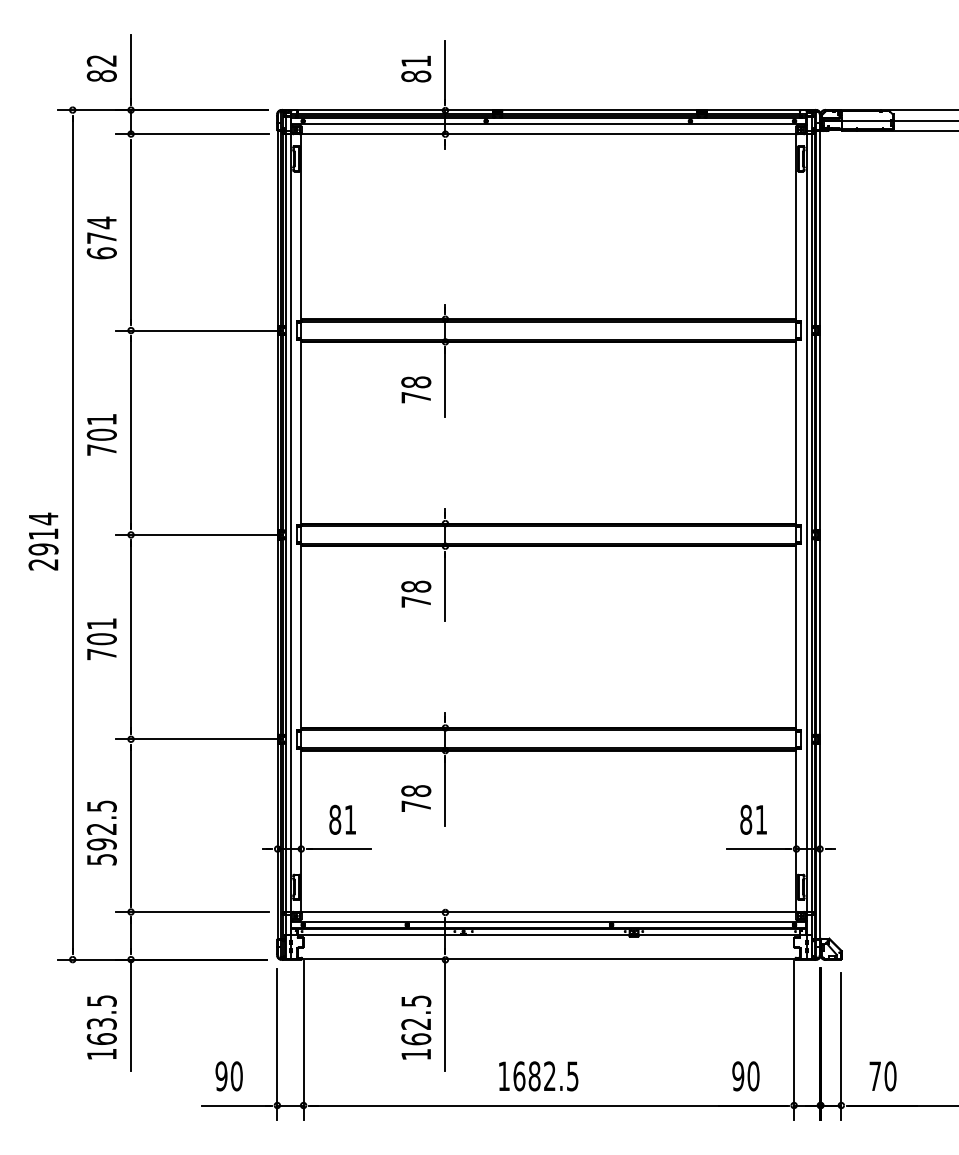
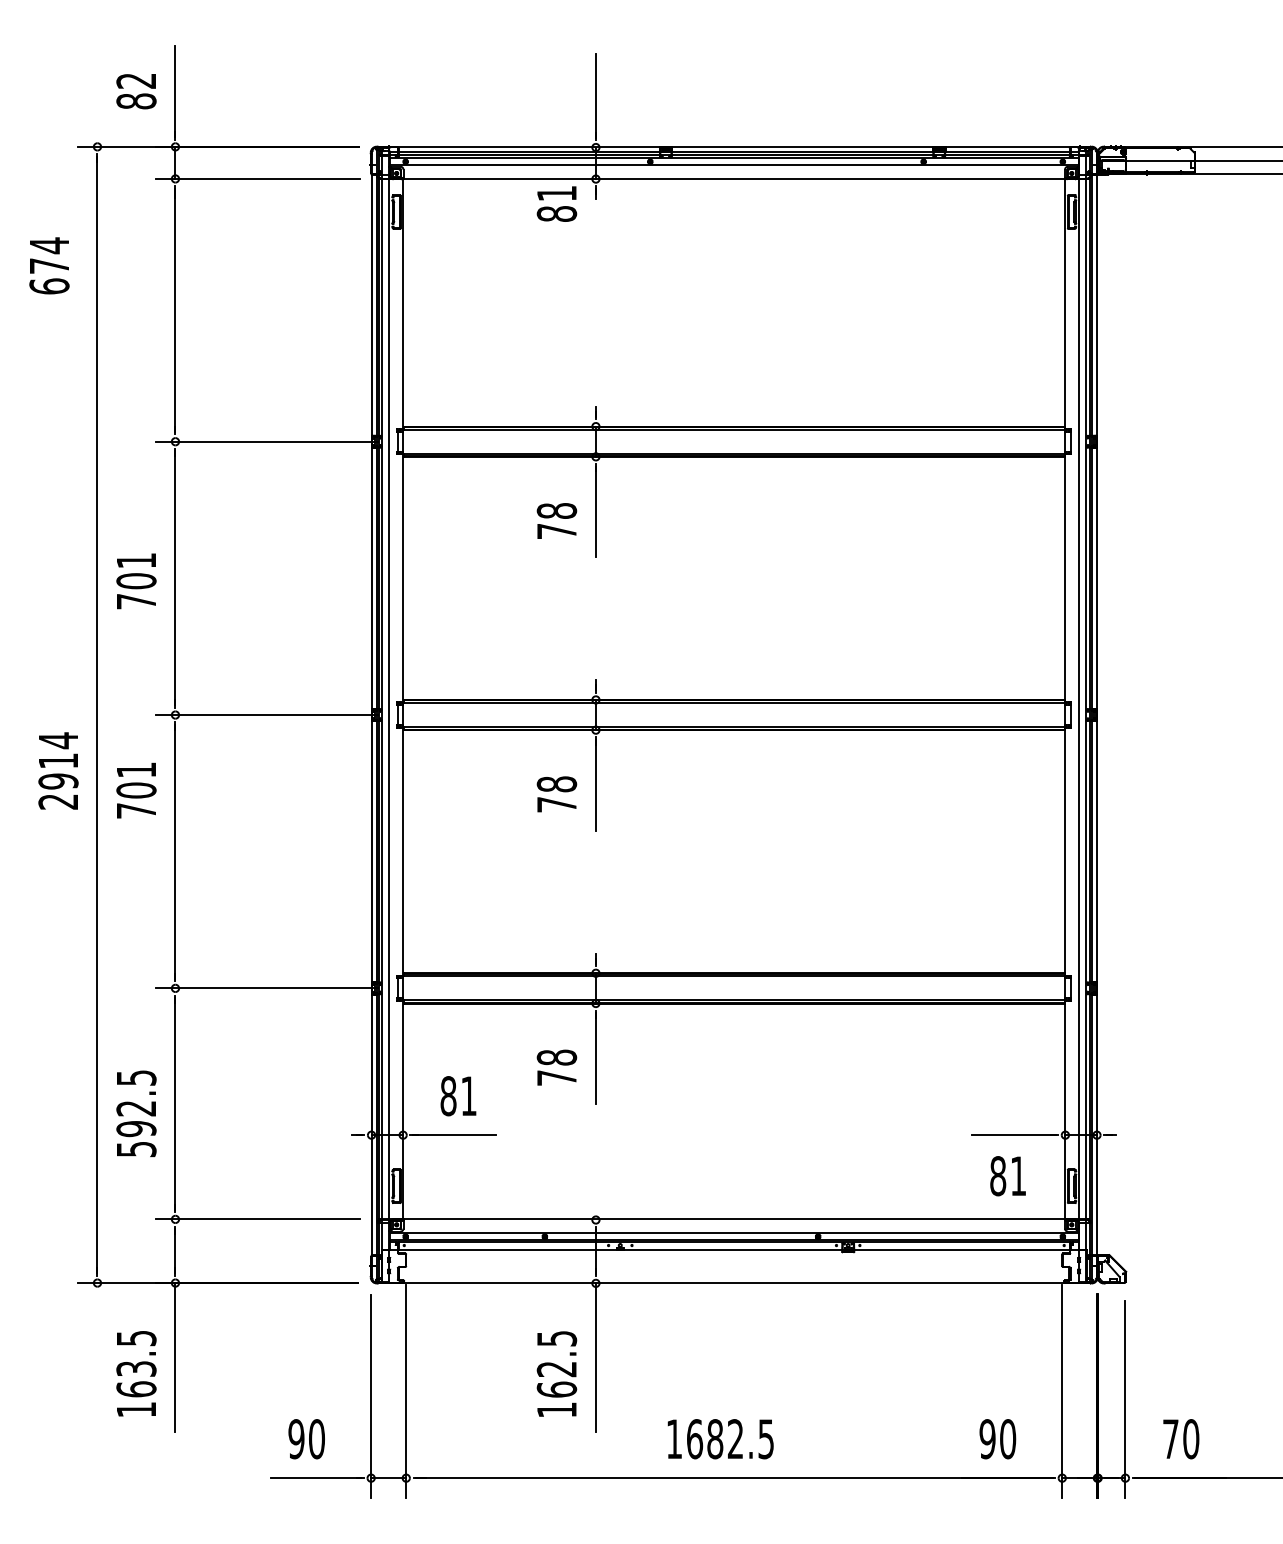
text: (415, 68) -> (556, 203), moved
text: (101, 237) -> (49, 265), moved
text: (43, 541) -> (58, 770), moved
text: (101, 639) -> (136, 790), moved
text: (753, 820) -> (1007, 1176), moved

